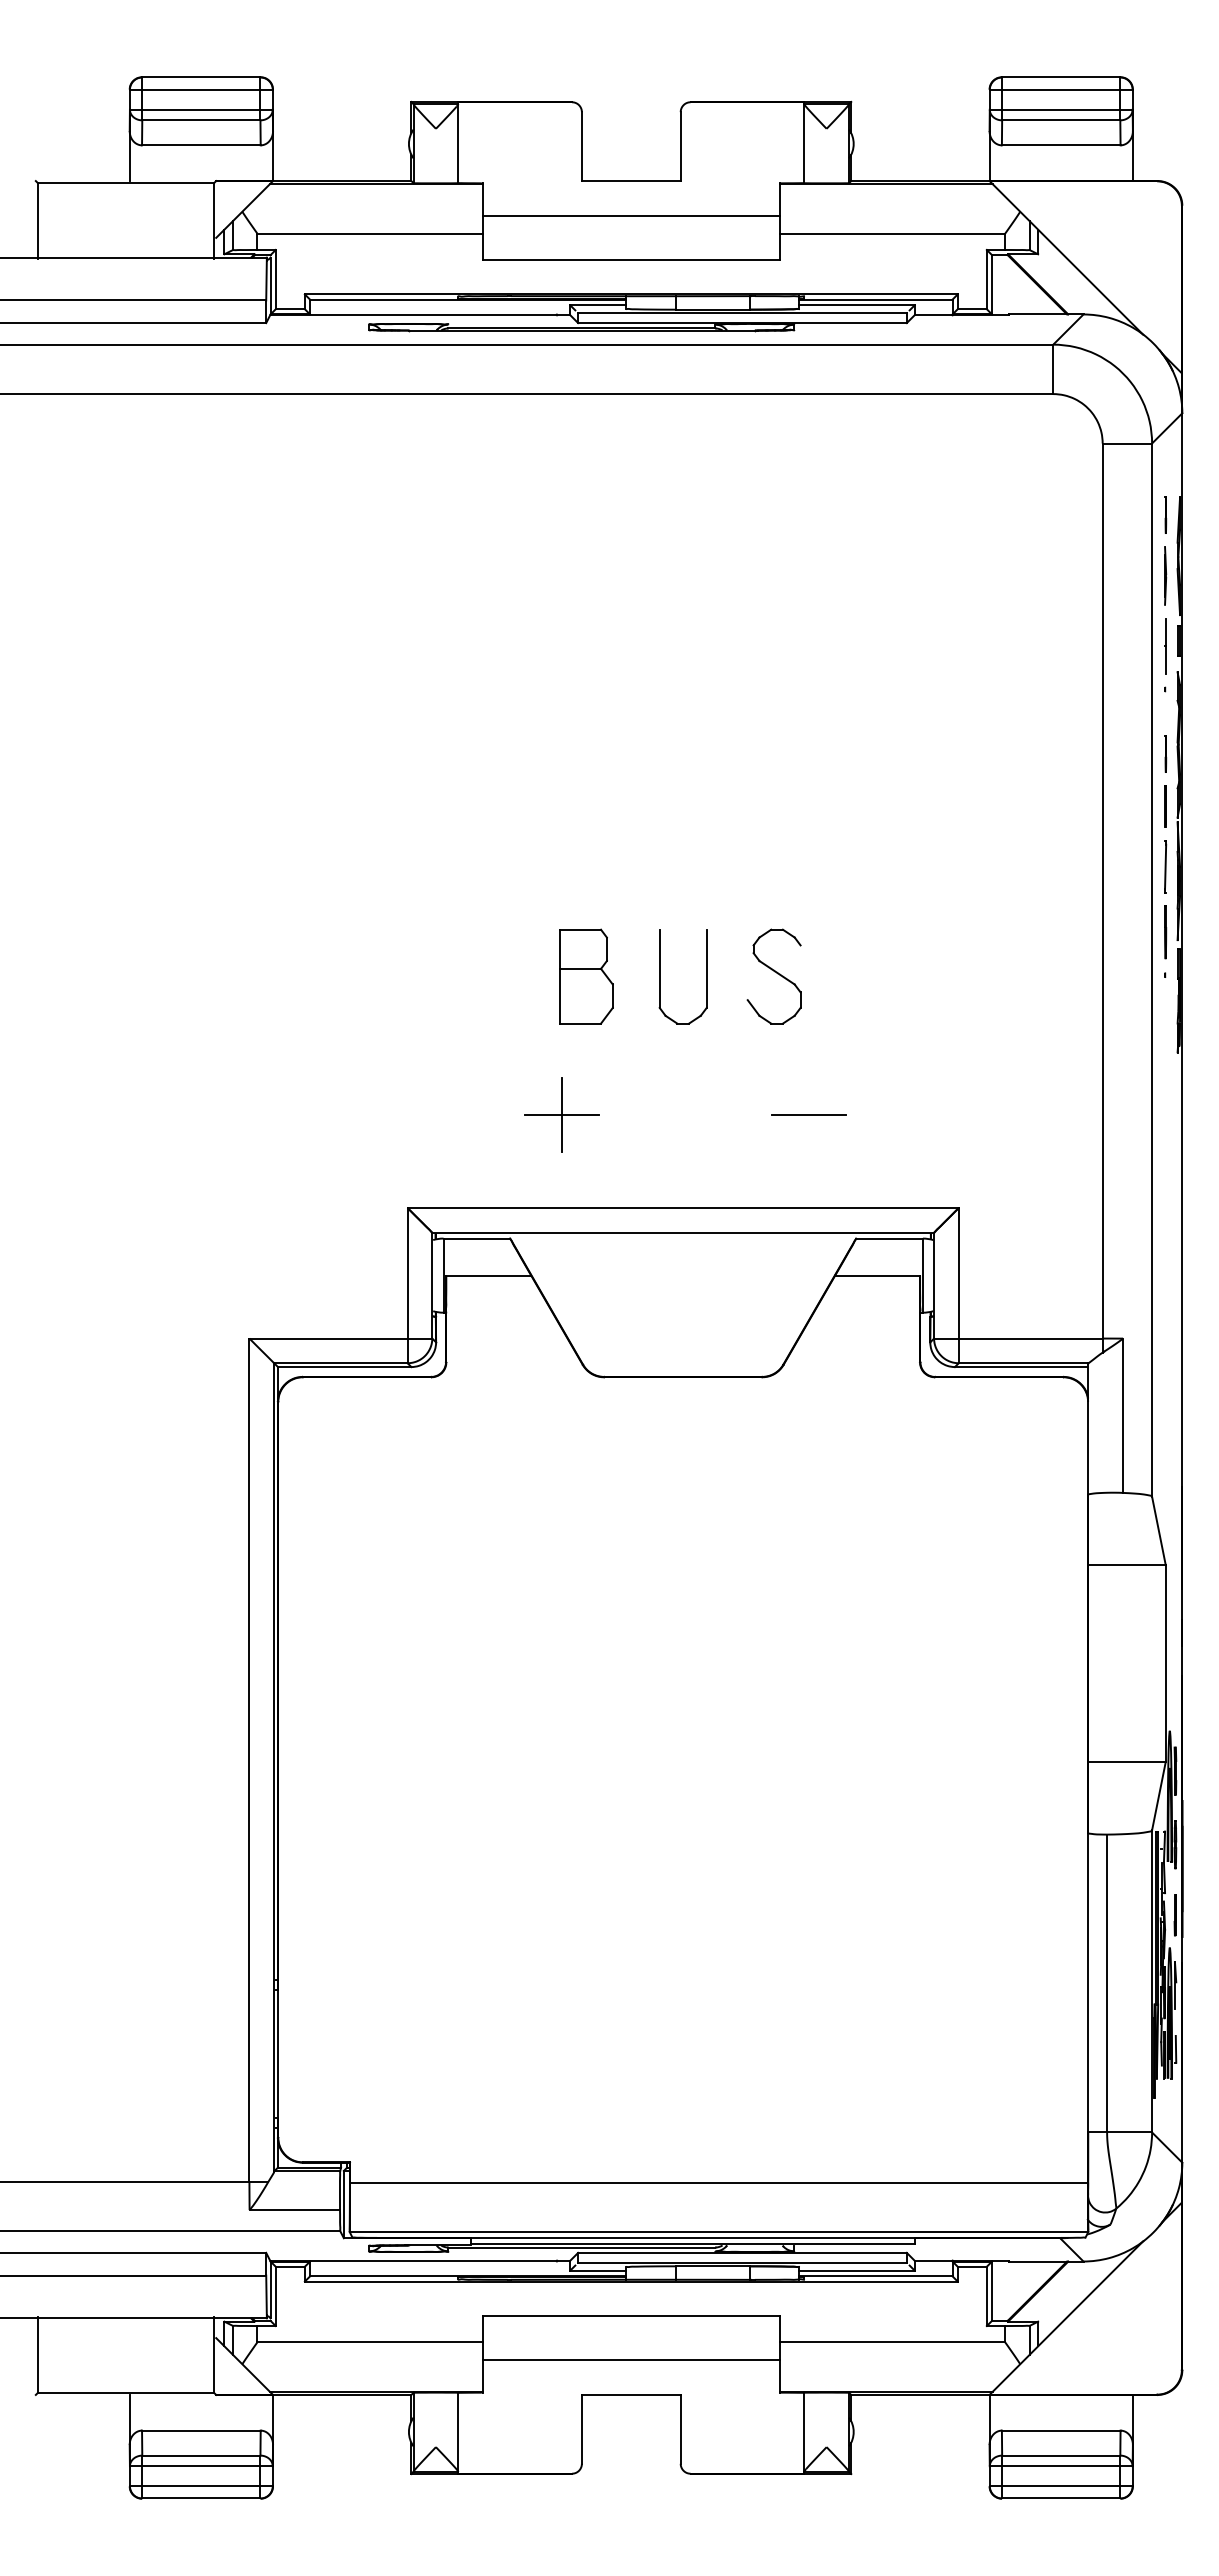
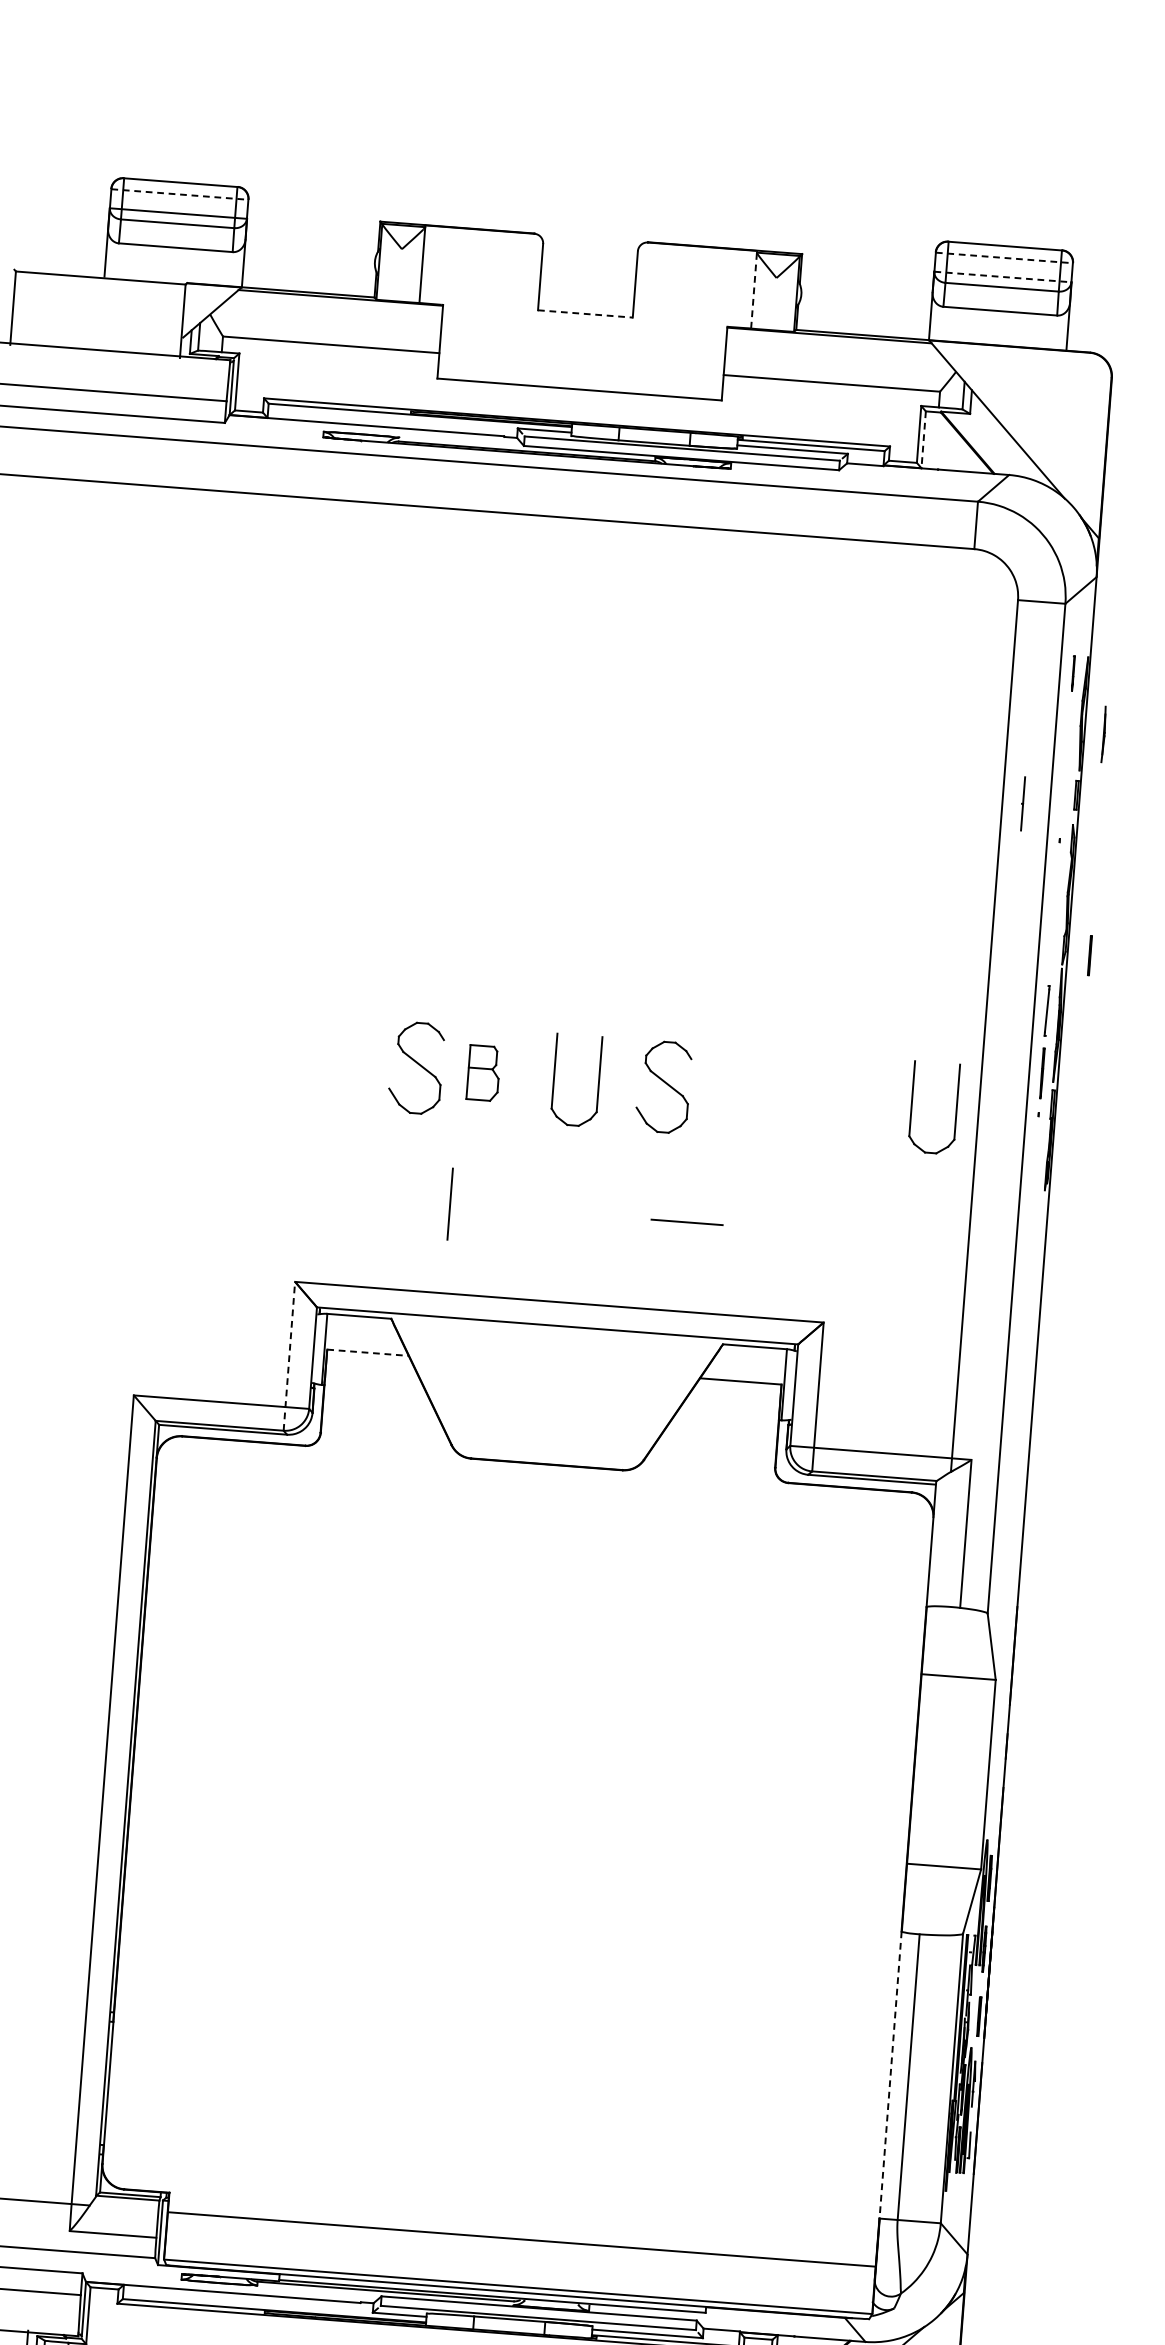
line: (201, 89) -> (180, 194), solid -> dashed
line: (1061, 89) -> (1004, 257), solid -> dashed
line: (1061, 109) -> (1003, 276), solid -> dashed
line: (804, 142) -> (754, 289), solid -> dashed
line: (631, 181) -> (585, 314), solid -> dashed
line: (631, 215) -> (583, 346), removed
line: (992, 284) -> (924, 439), solid -> dashed
line: (1165, 575) -> (1104, 734), moved
line: (1165, 646) -> (1022, 803), moved
line: (1165, 753) -> (1055, 902), removed
line: (1165, 806) -> (1089, 955), moved
part: (515, 976) -> (415, 1067), added
part: (586, 976) -> (483, 1073), size x0.6
part: (1033, 976) -> (912, 1106), added
line: (562, 1115) -> (450, 1204), removed
line: (489, 1275) -> (368, 1352), solid -> dashed
line: (407, 1285) -> (289, 1356), solid -> dashed
line: (1088, 1982) -> (890, 2074), solid -> dashed

